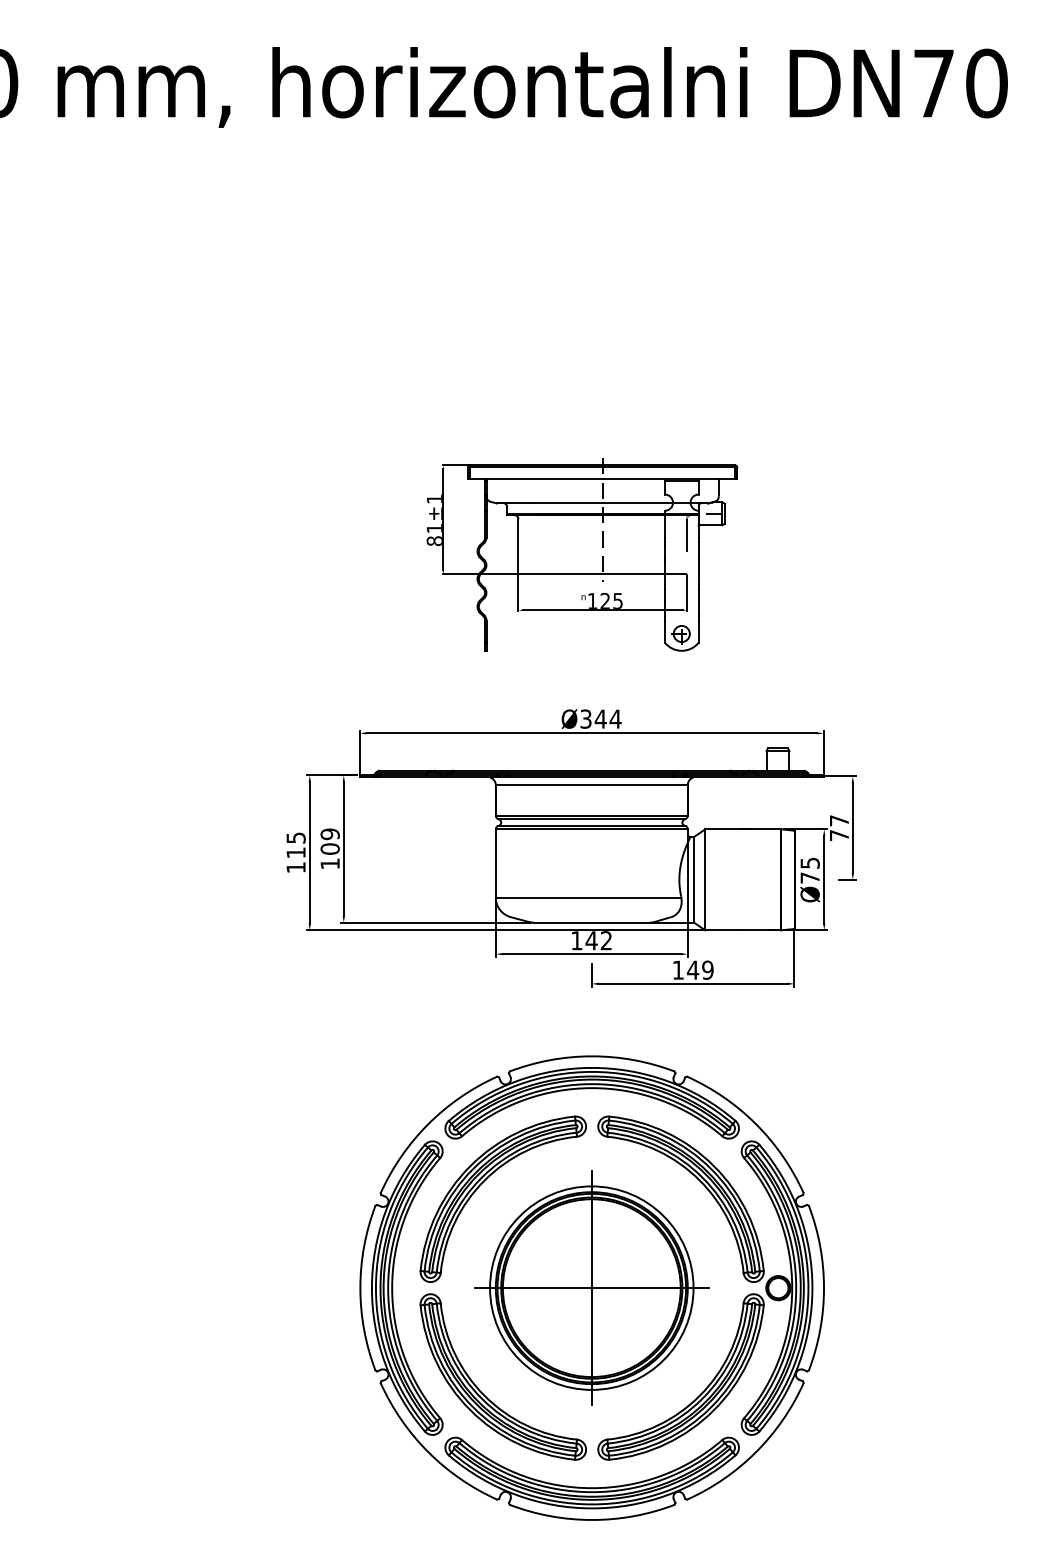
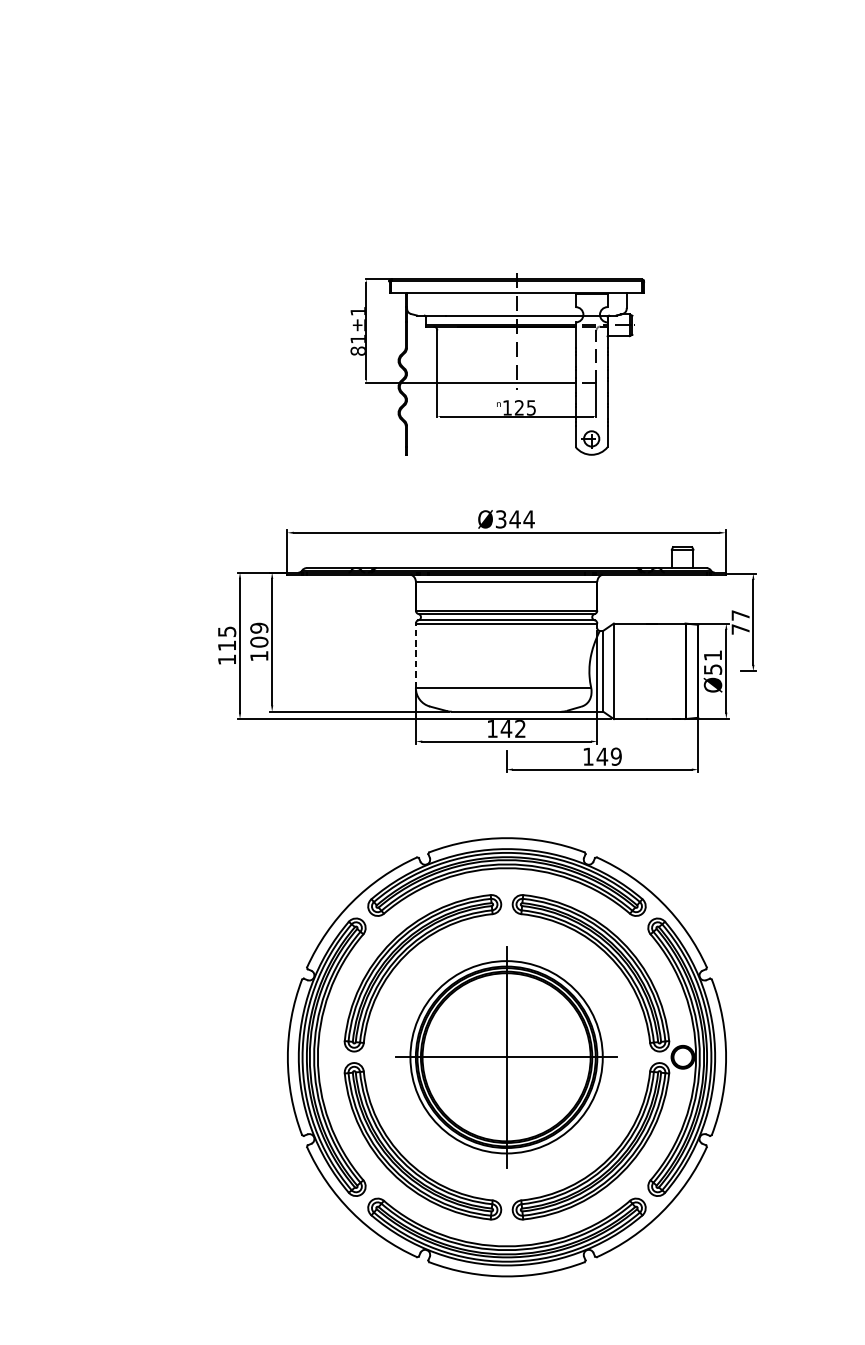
line: (495, 863) -> (415, 655), solid -> dashed
text: (809, 870) -> (712, 662), Ø75 -> Ø51

